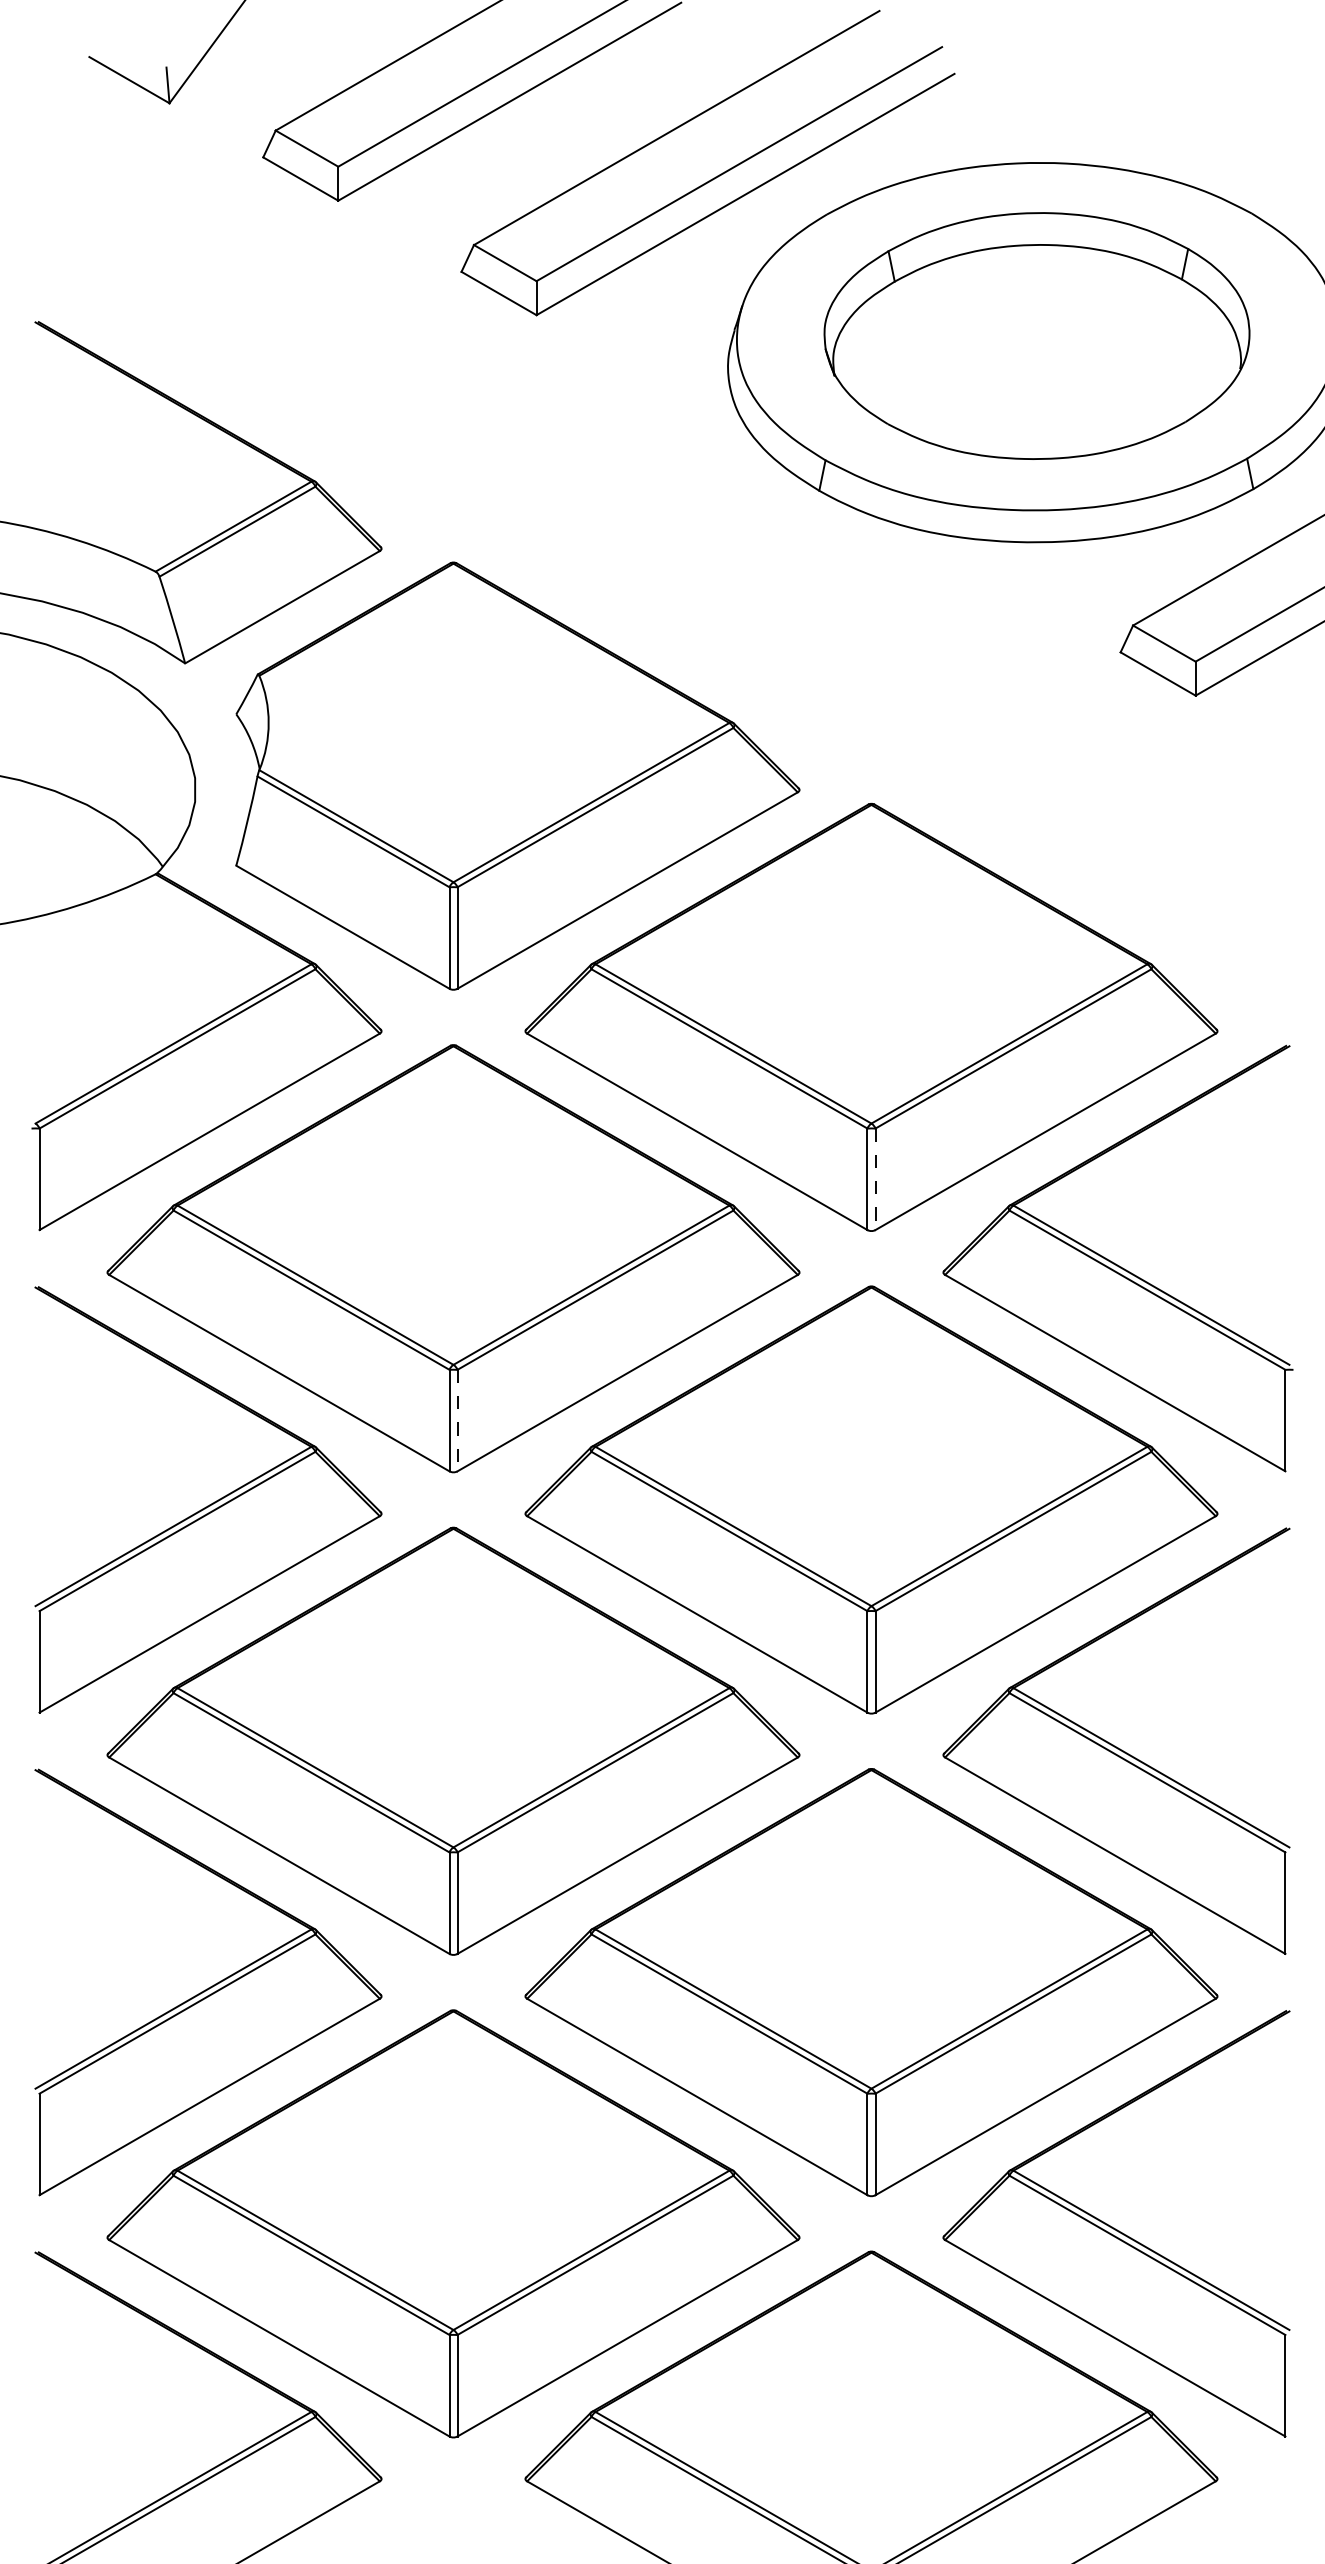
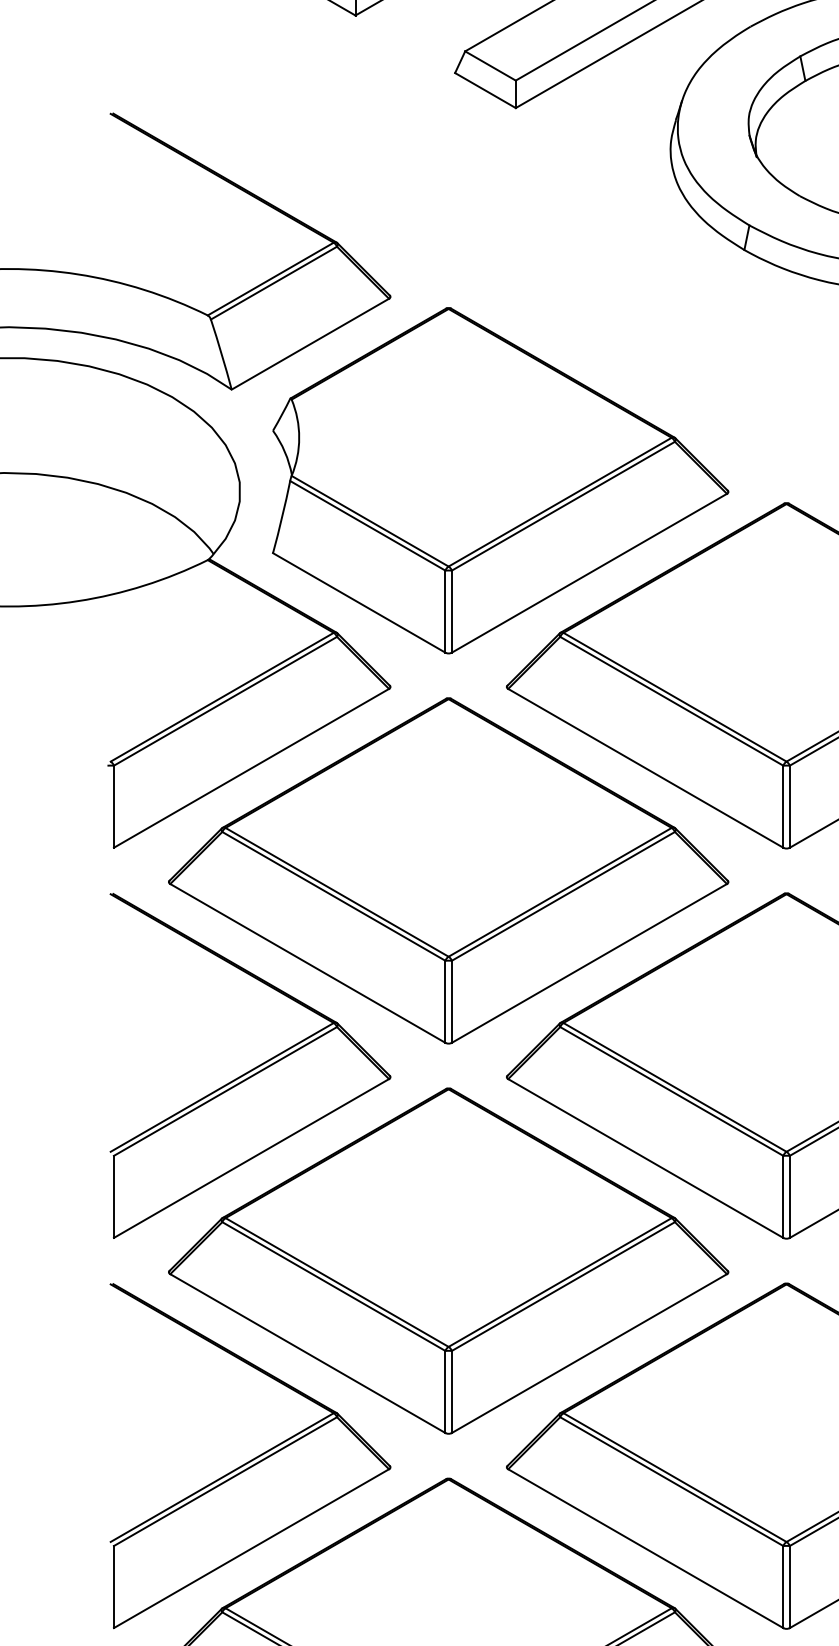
line: (875, 1179) -> (789, 806), dashed -> solid
line: (457, 1420) -> (451, 1001), dashed -> solid

